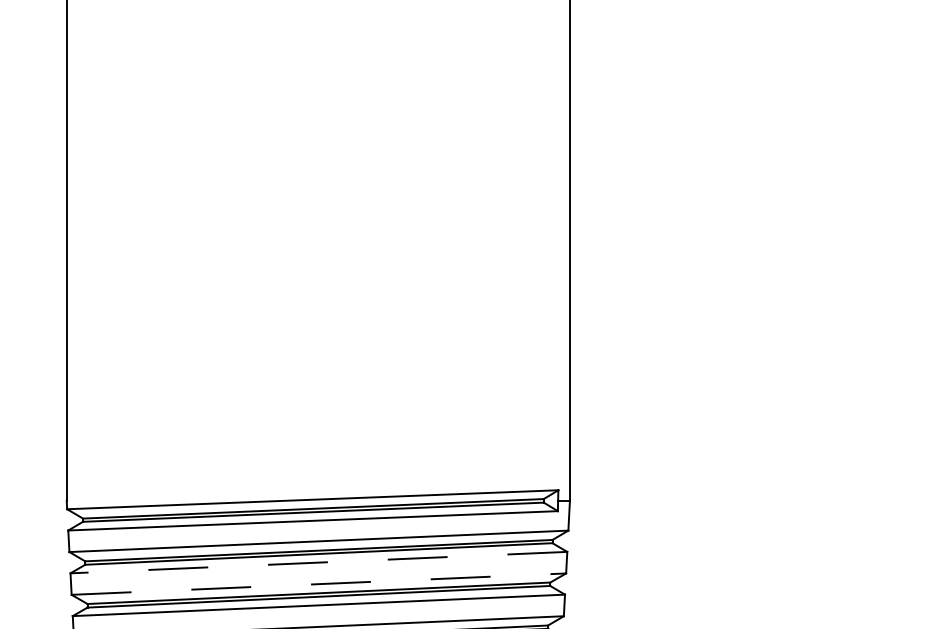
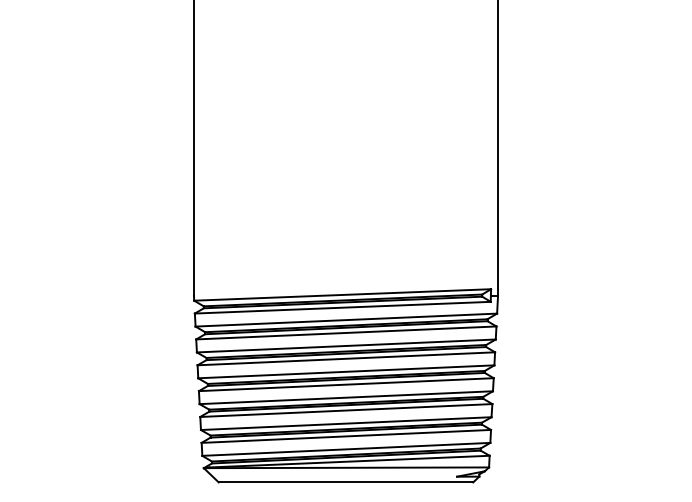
line: (317, 561) -> (345, 332), dashed -> solid
line: (319, 583) -> (346, 345), dashed -> solid

